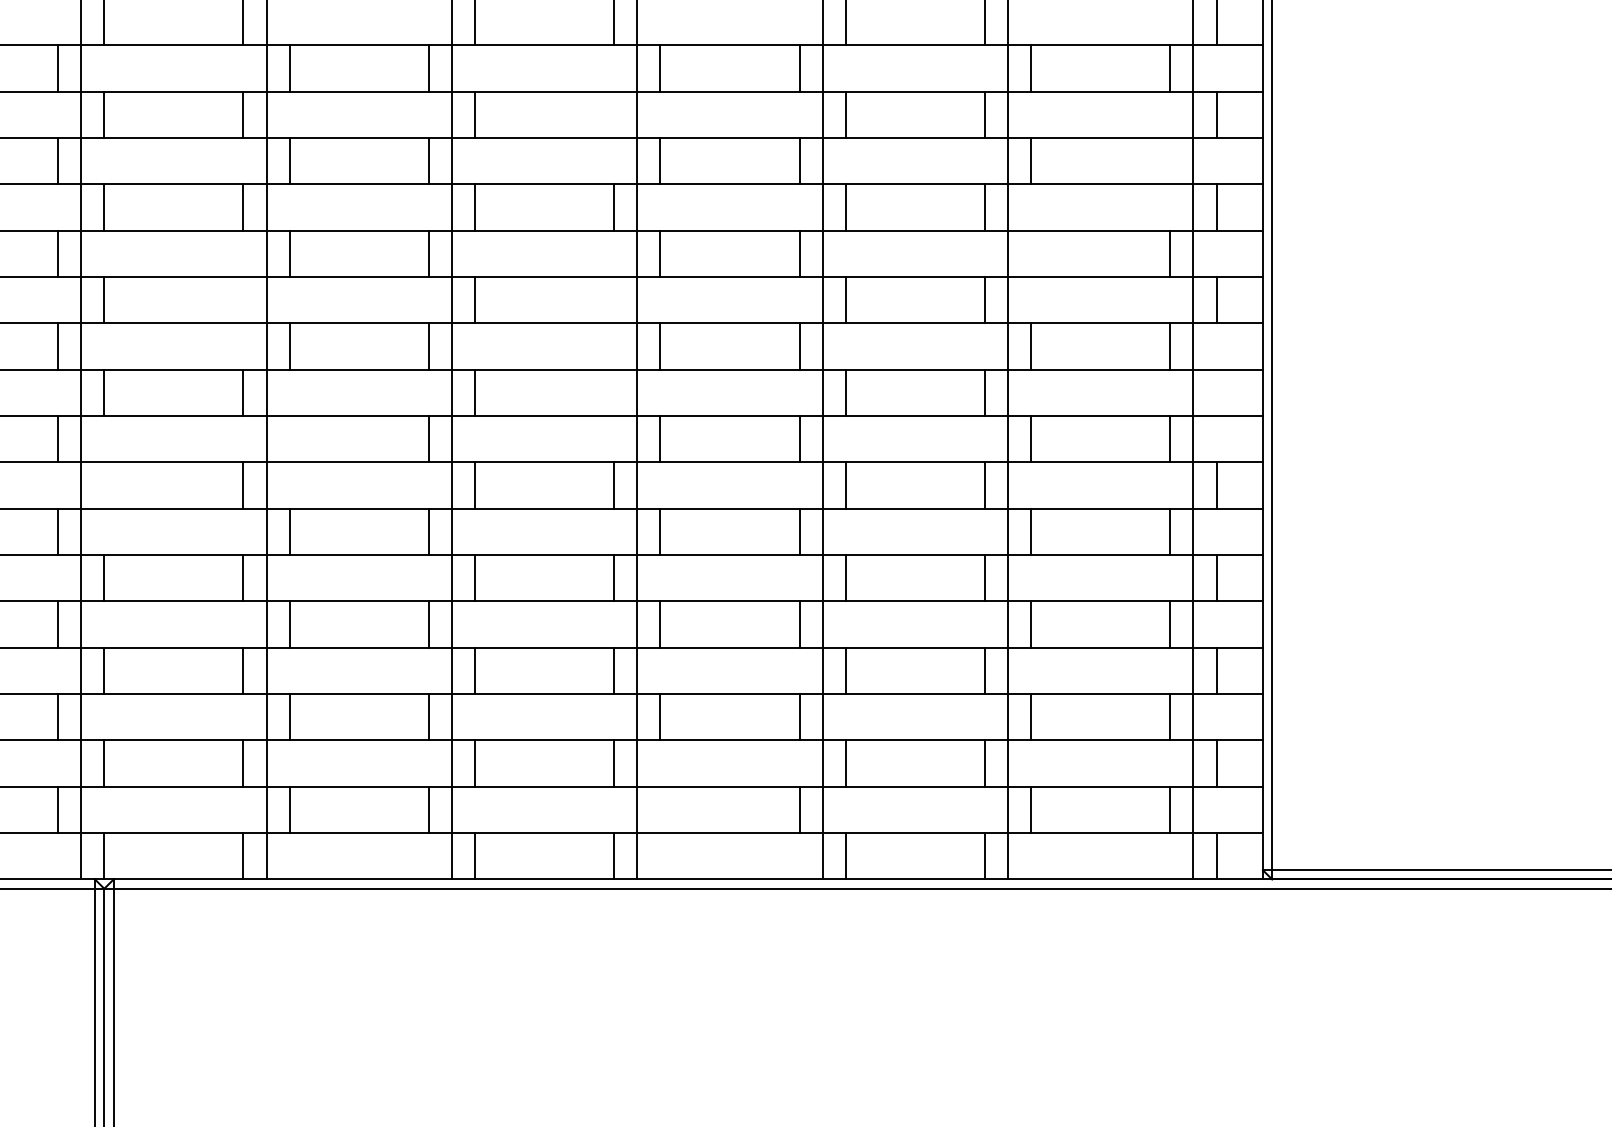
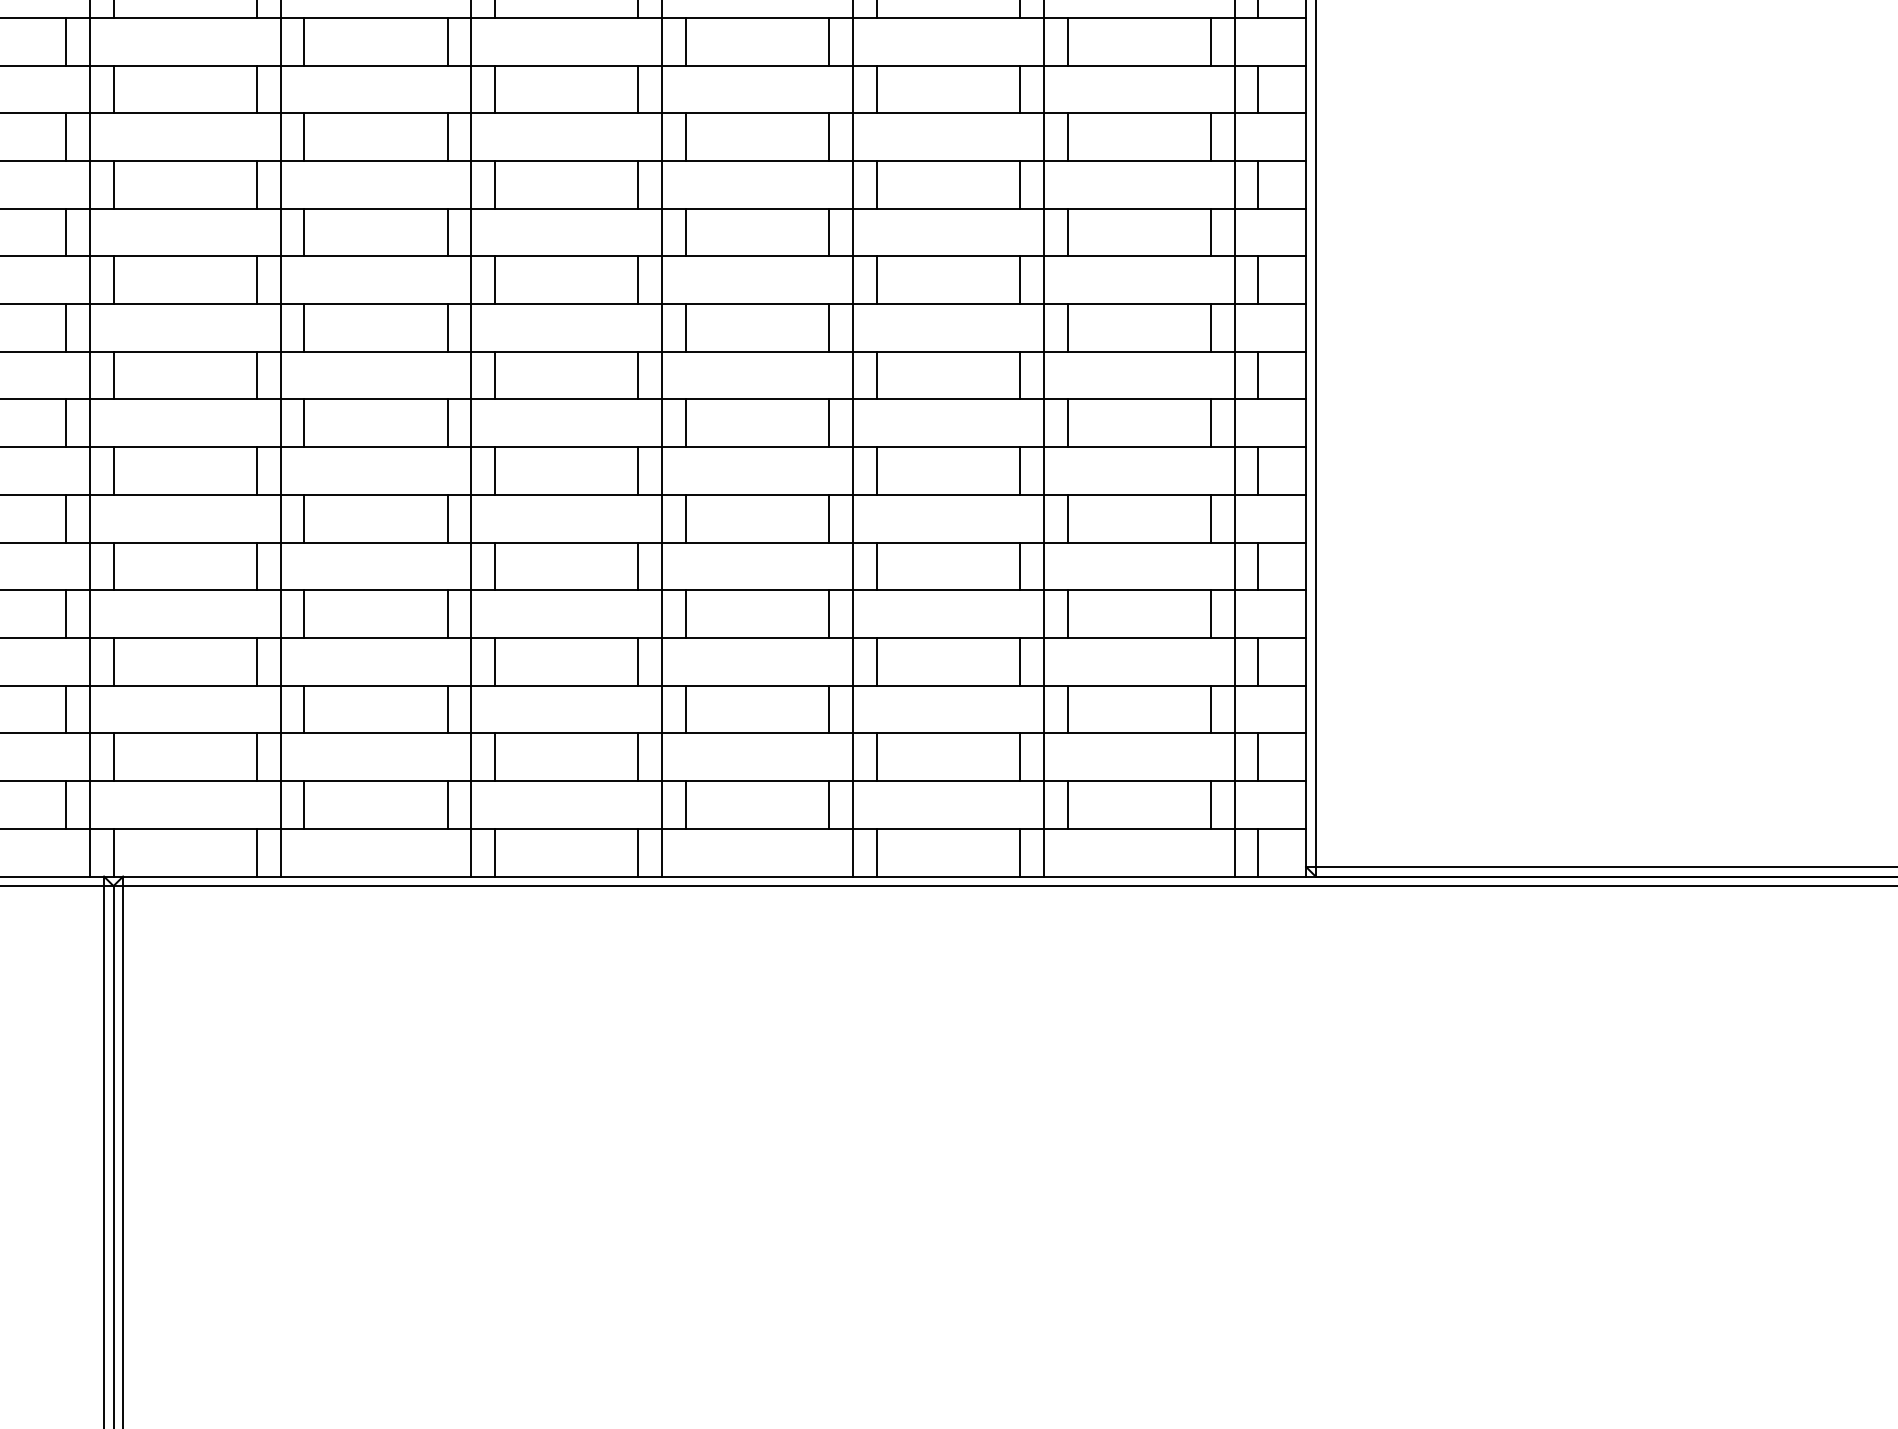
line: (614, 114) -> (638, 89), added
line: (1170, 160) -> (1210, 136), added
line: (1031, 253) -> (1067, 232), added
line: (243, 300) -> (256, 280), added
line: (614, 300) -> (638, 280), added
line: (614, 392) -> (638, 375), added
line: (1216, 392) -> (1258, 375), added
line: (289, 439) -> (304, 423), added
line: (104, 485) -> (113, 470), added
line: (660, 809) -> (686, 804), added

